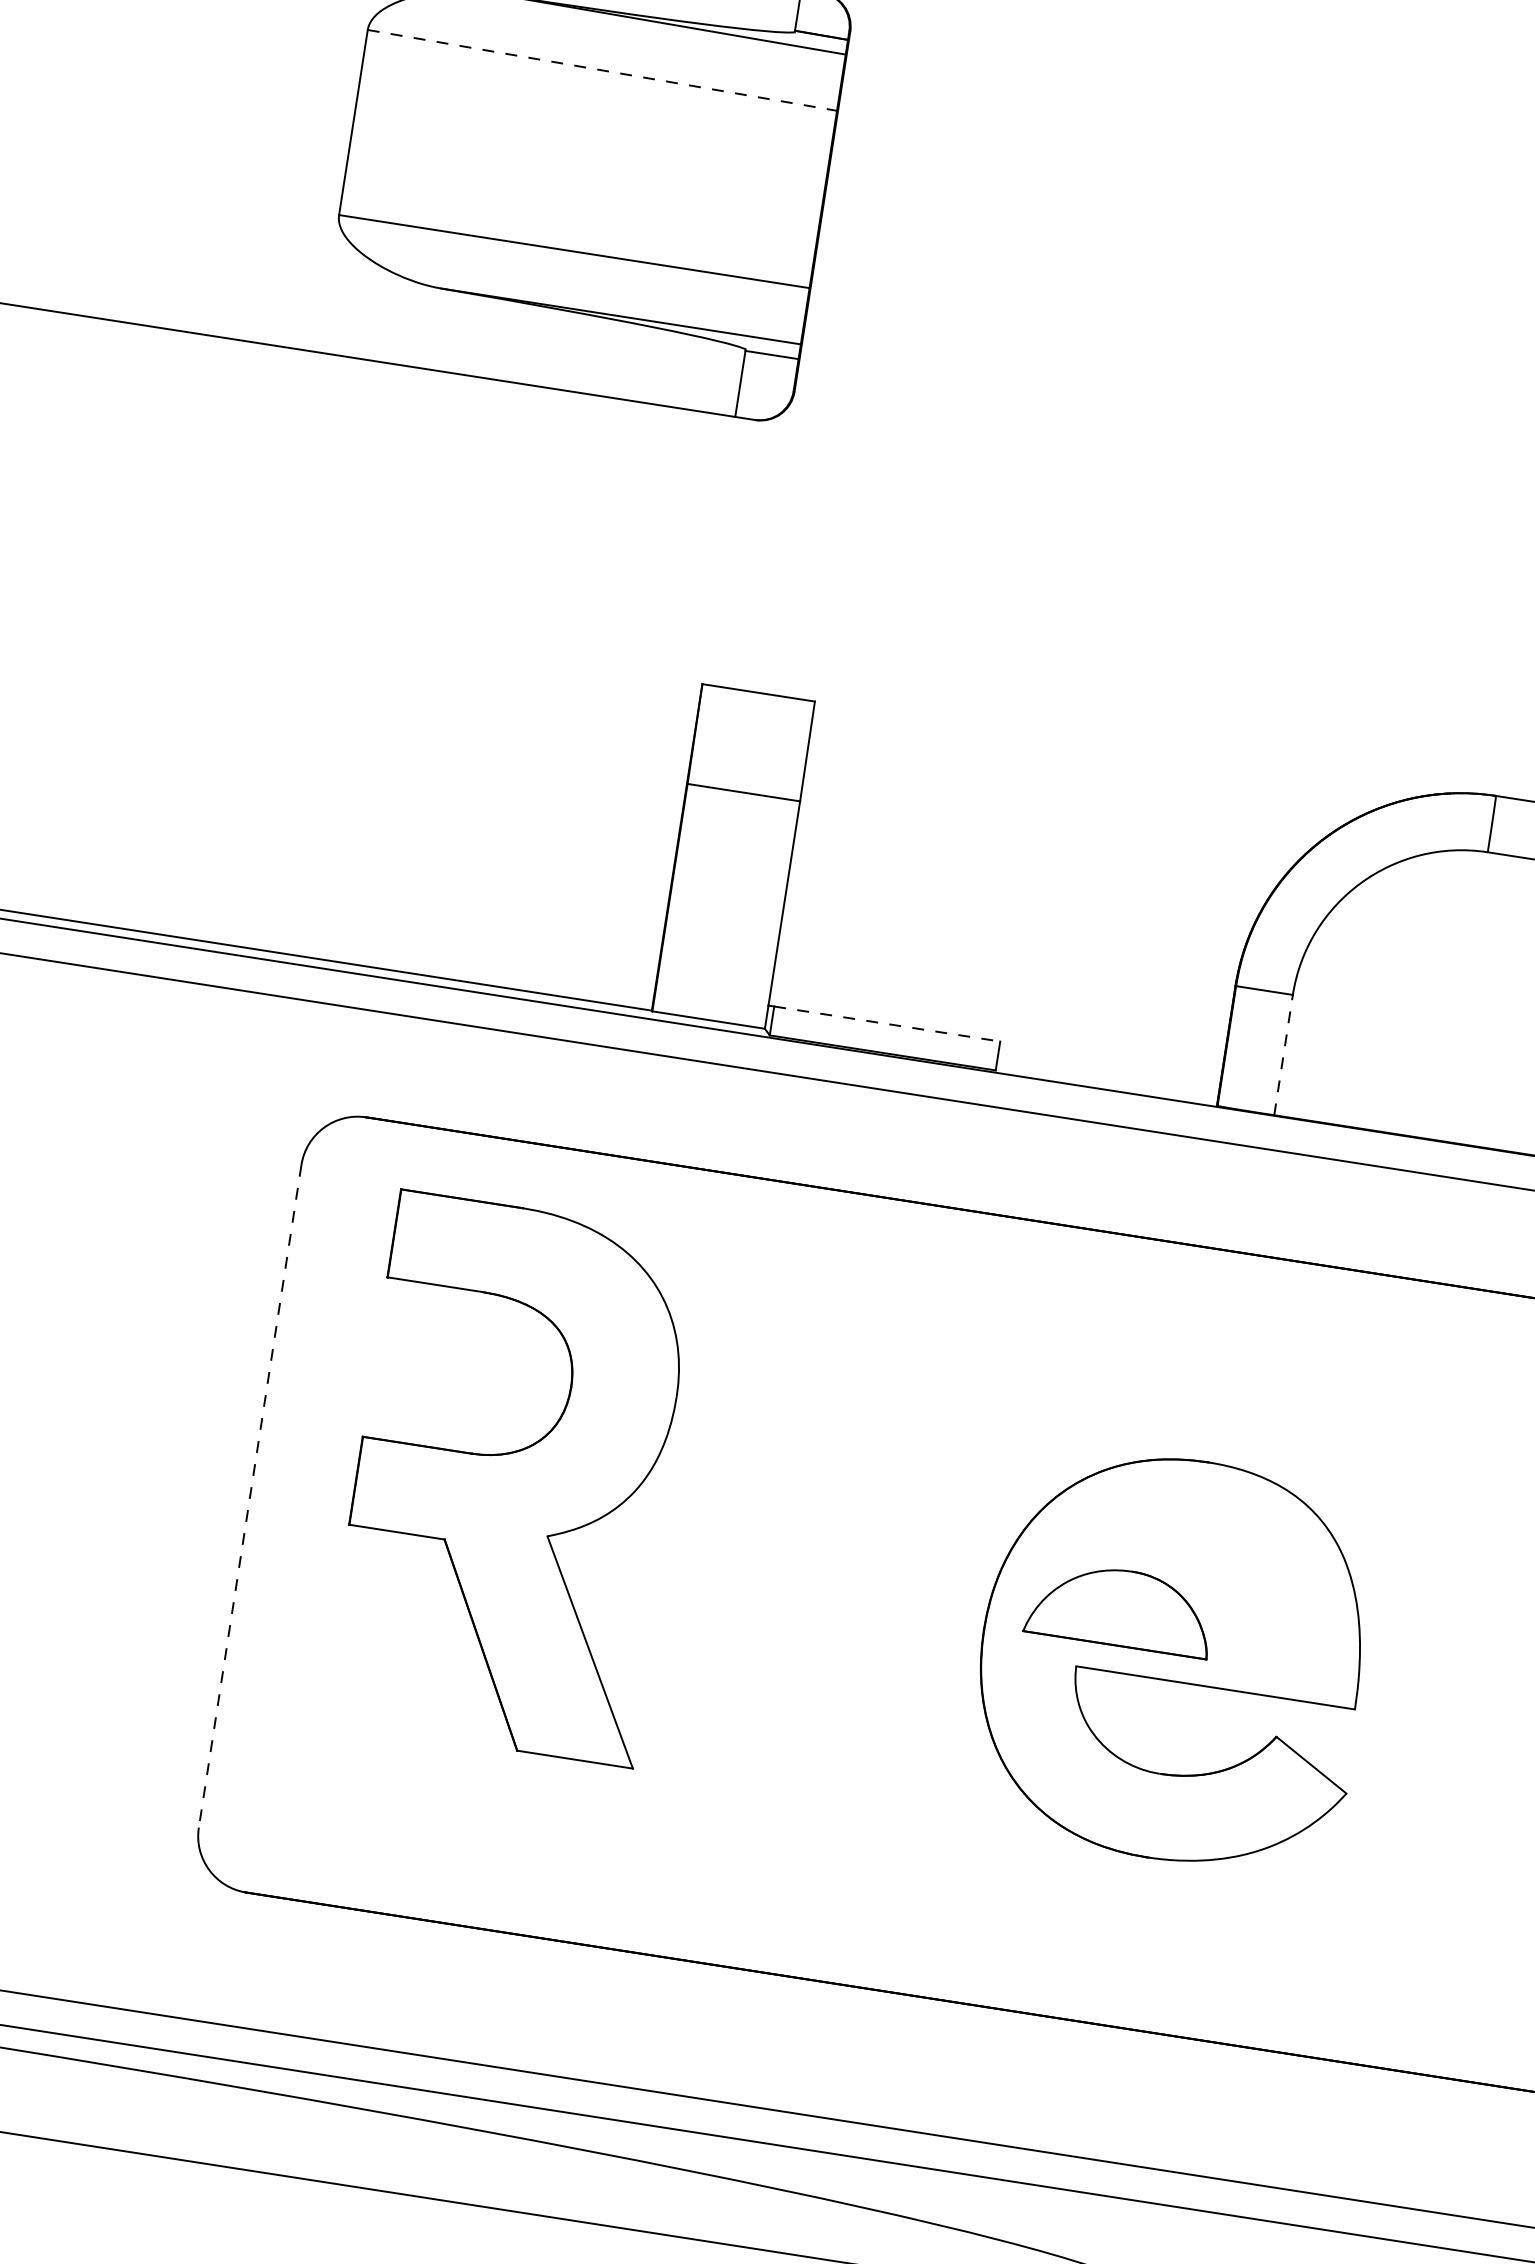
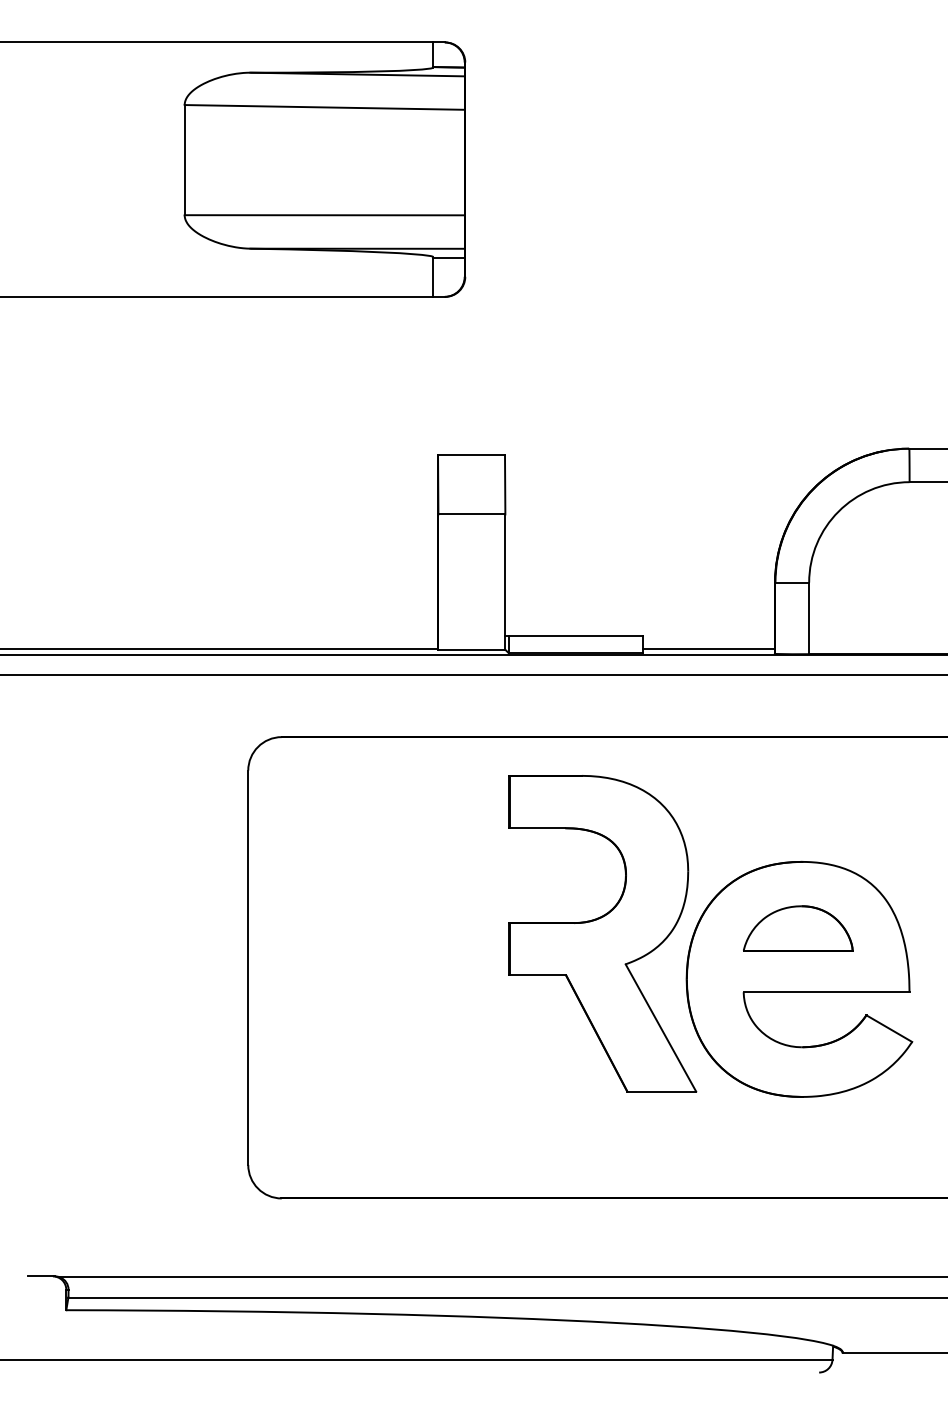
line: (603, 70) -> (325, 107), dashed -> solid
line: (887, 1024) -> (576, 636), dashed -> solid
line: (1284, 1055) -> (809, 618), dashed -> solid
line: (1108, 1081) -> (709, 649), added
part: (516, 1478) -> (602, 933), moved
line: (250, 1497) -> (248, 968), dashed -> solid
part: (1121, 1608) -> (798, 928), moved

